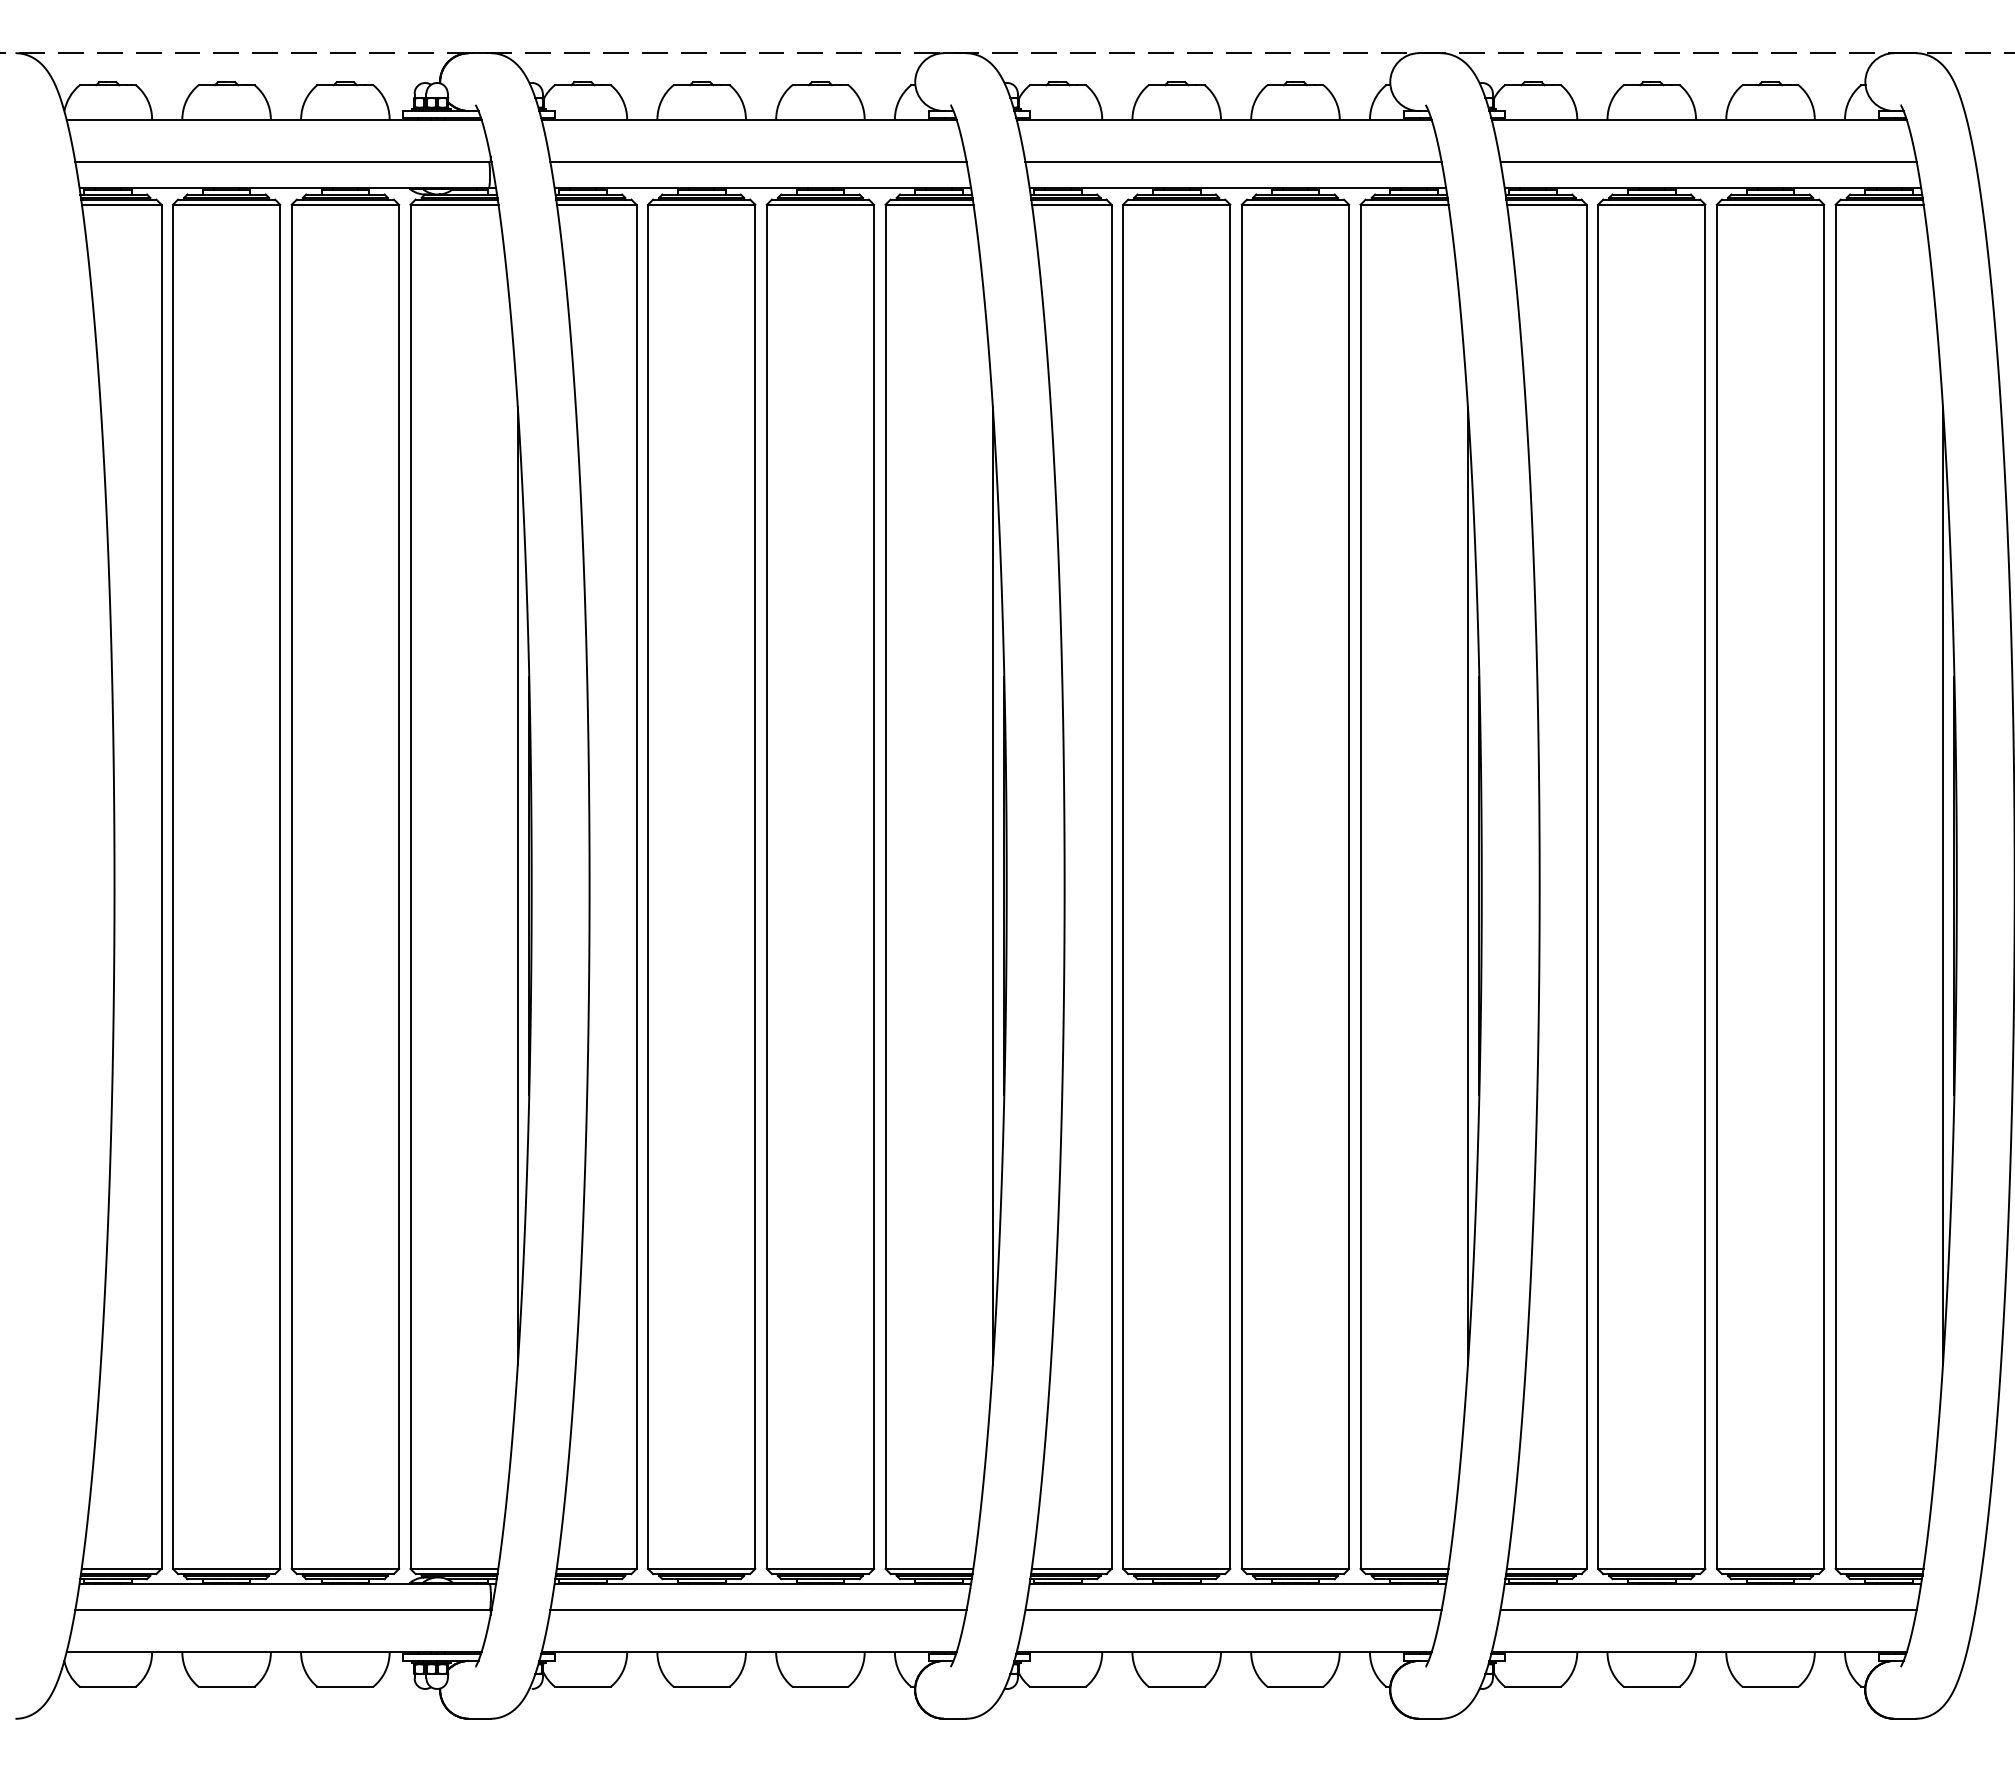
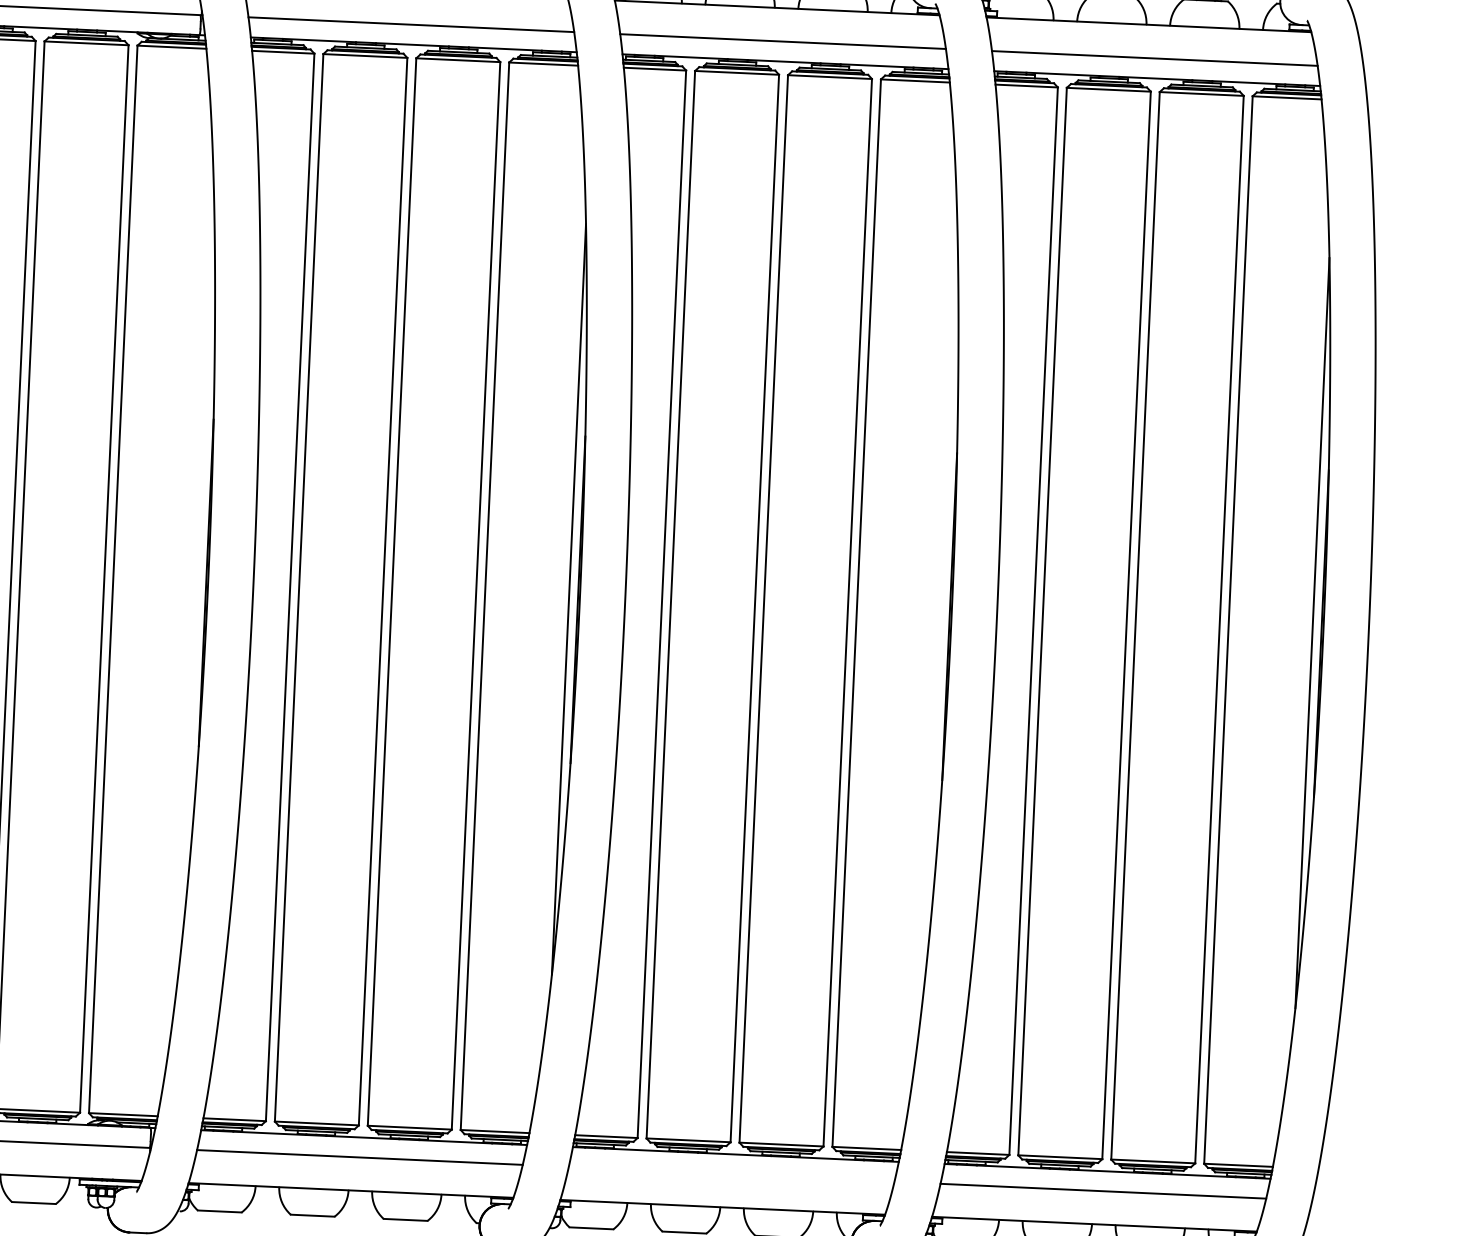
line: (517, 885) -> (197, 582), removed
line: (1467, 885) -> (940, 615), removed
line: (1233, 1609) -> (731, 1174), removed

